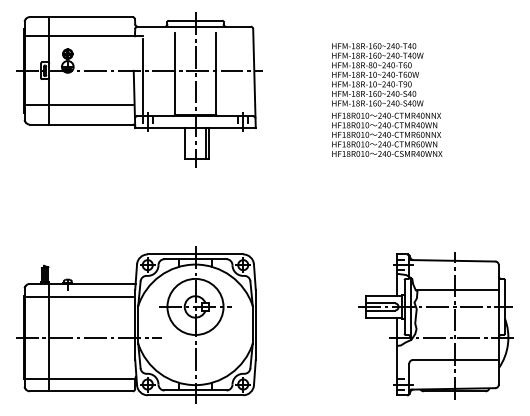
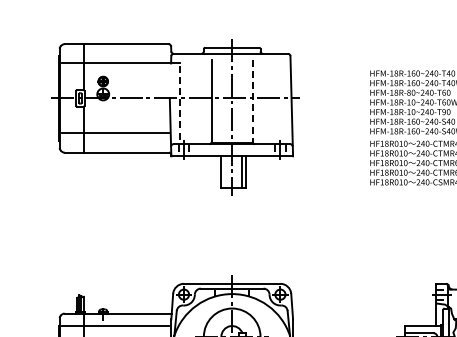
line: (215, 73) -> (252, 101), solid -> dashed
line: (143, 76) -> (179, 104), solid -> dashed

